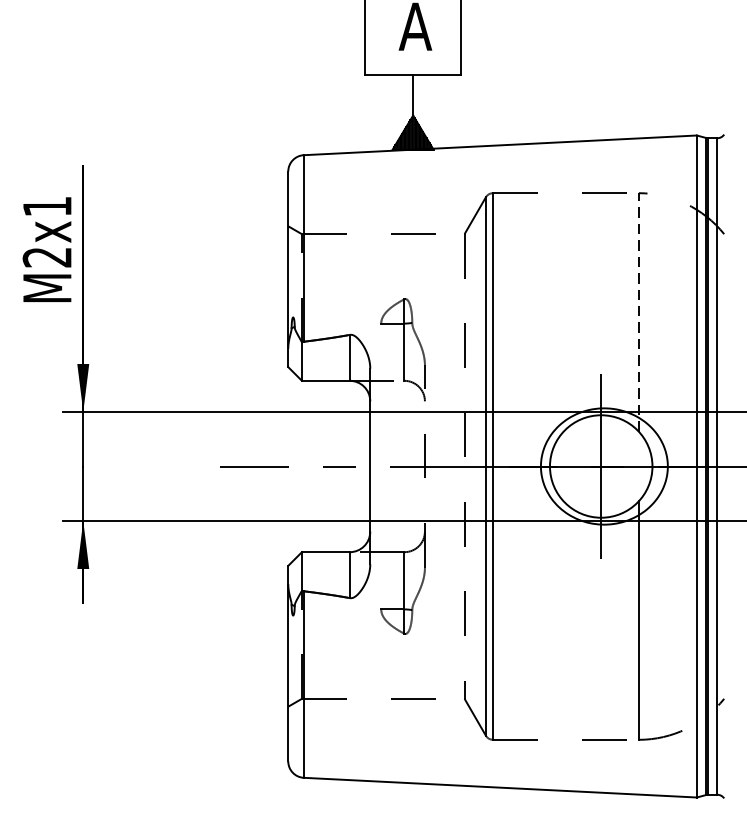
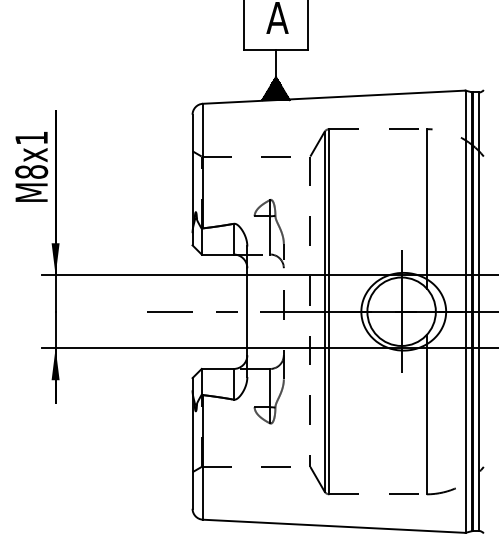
text: (47, 256) -> (31, 171), M2x1 -> M8x1
line: (638, 311) -> (426, 208), dashed -> solid

